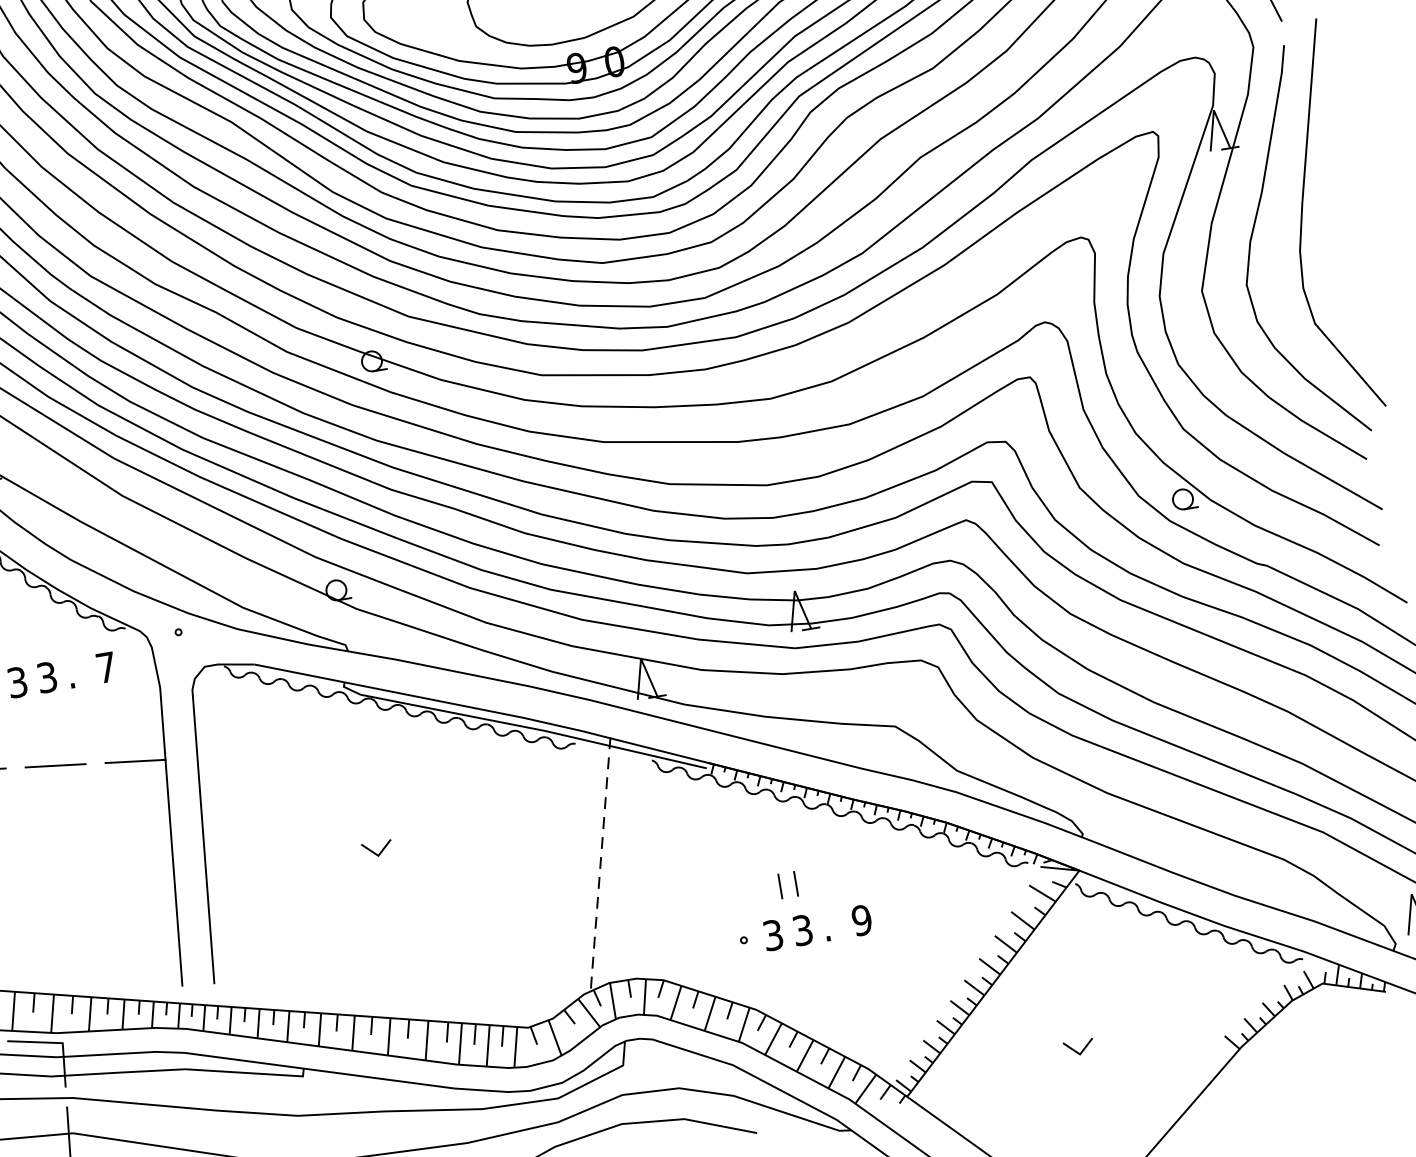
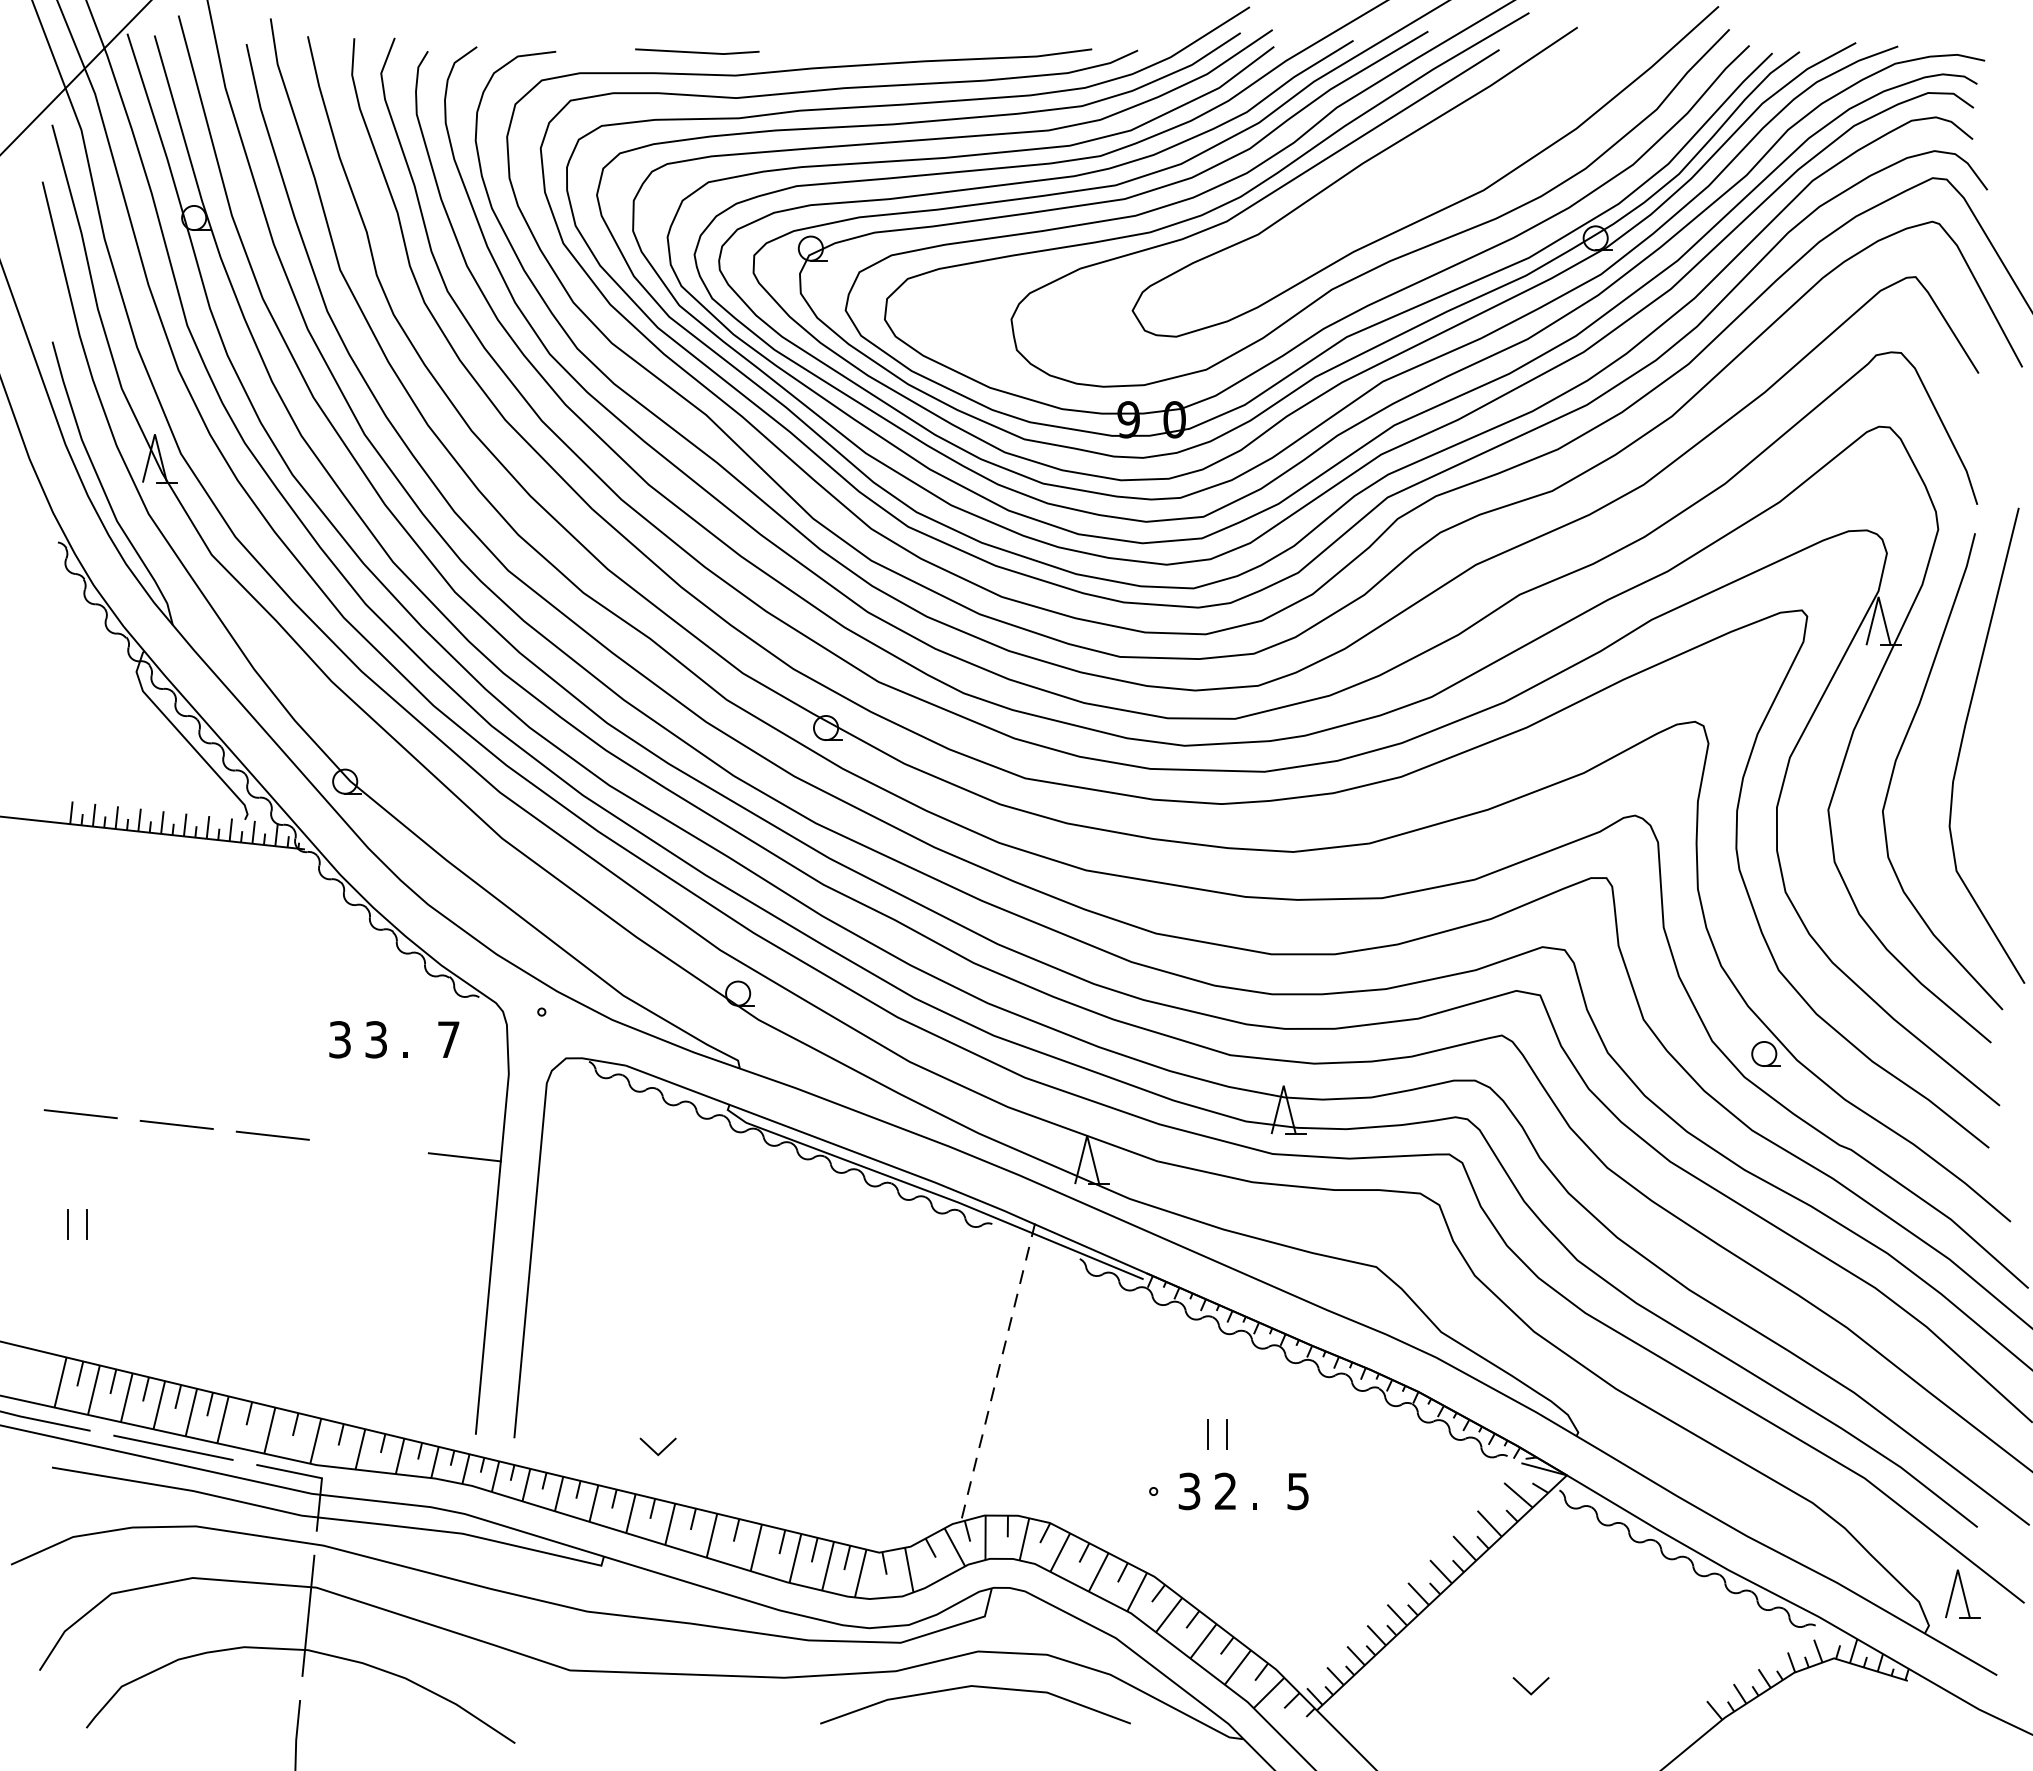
line: (55, 765) -> (368, 1146), removed
line: (373, 851) -> (653, 1449), moved
text: (862, 920) -> (1298, 1491), 9 -> 5
text: (802, 930) -> (1225, 1491), 3 -> 2

